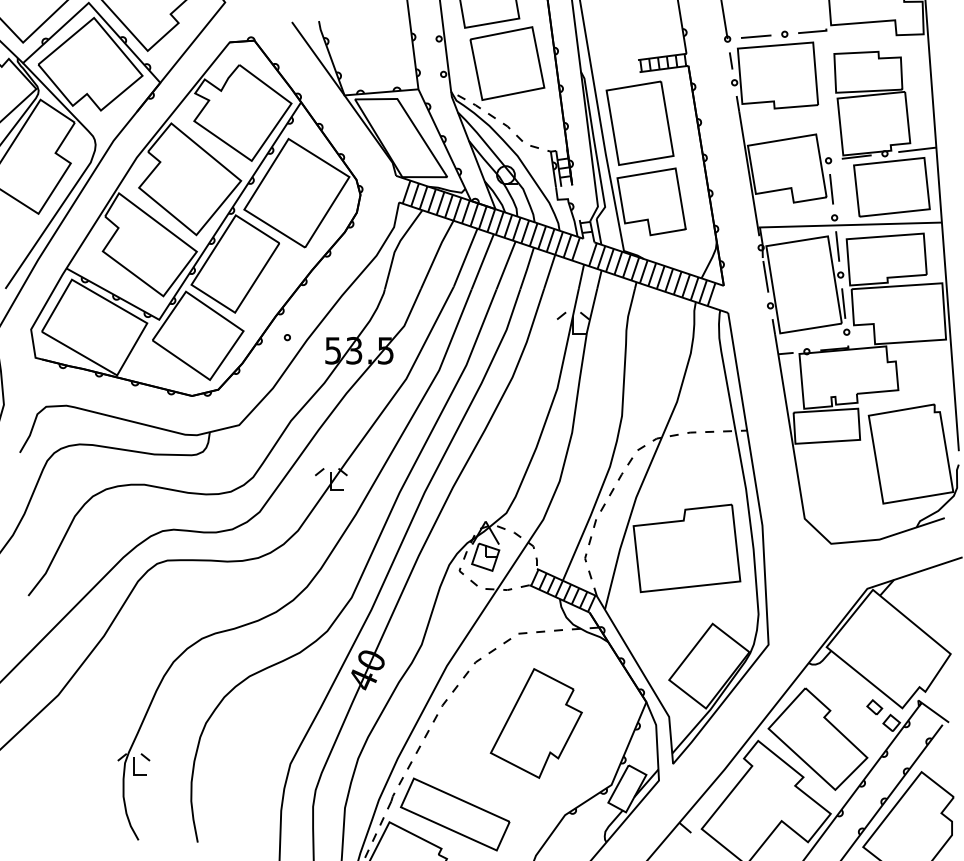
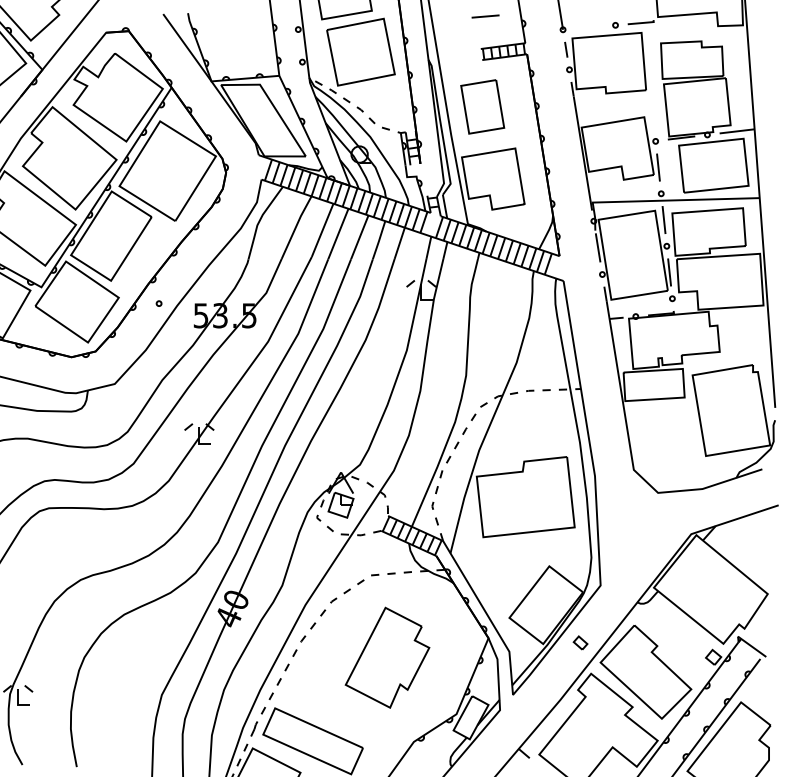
line: (756, 36) -> (485, 16), moved
part: (639, 122) -> (482, 106), size x0.7
part: (874, 707) -> (580, 643), moved

